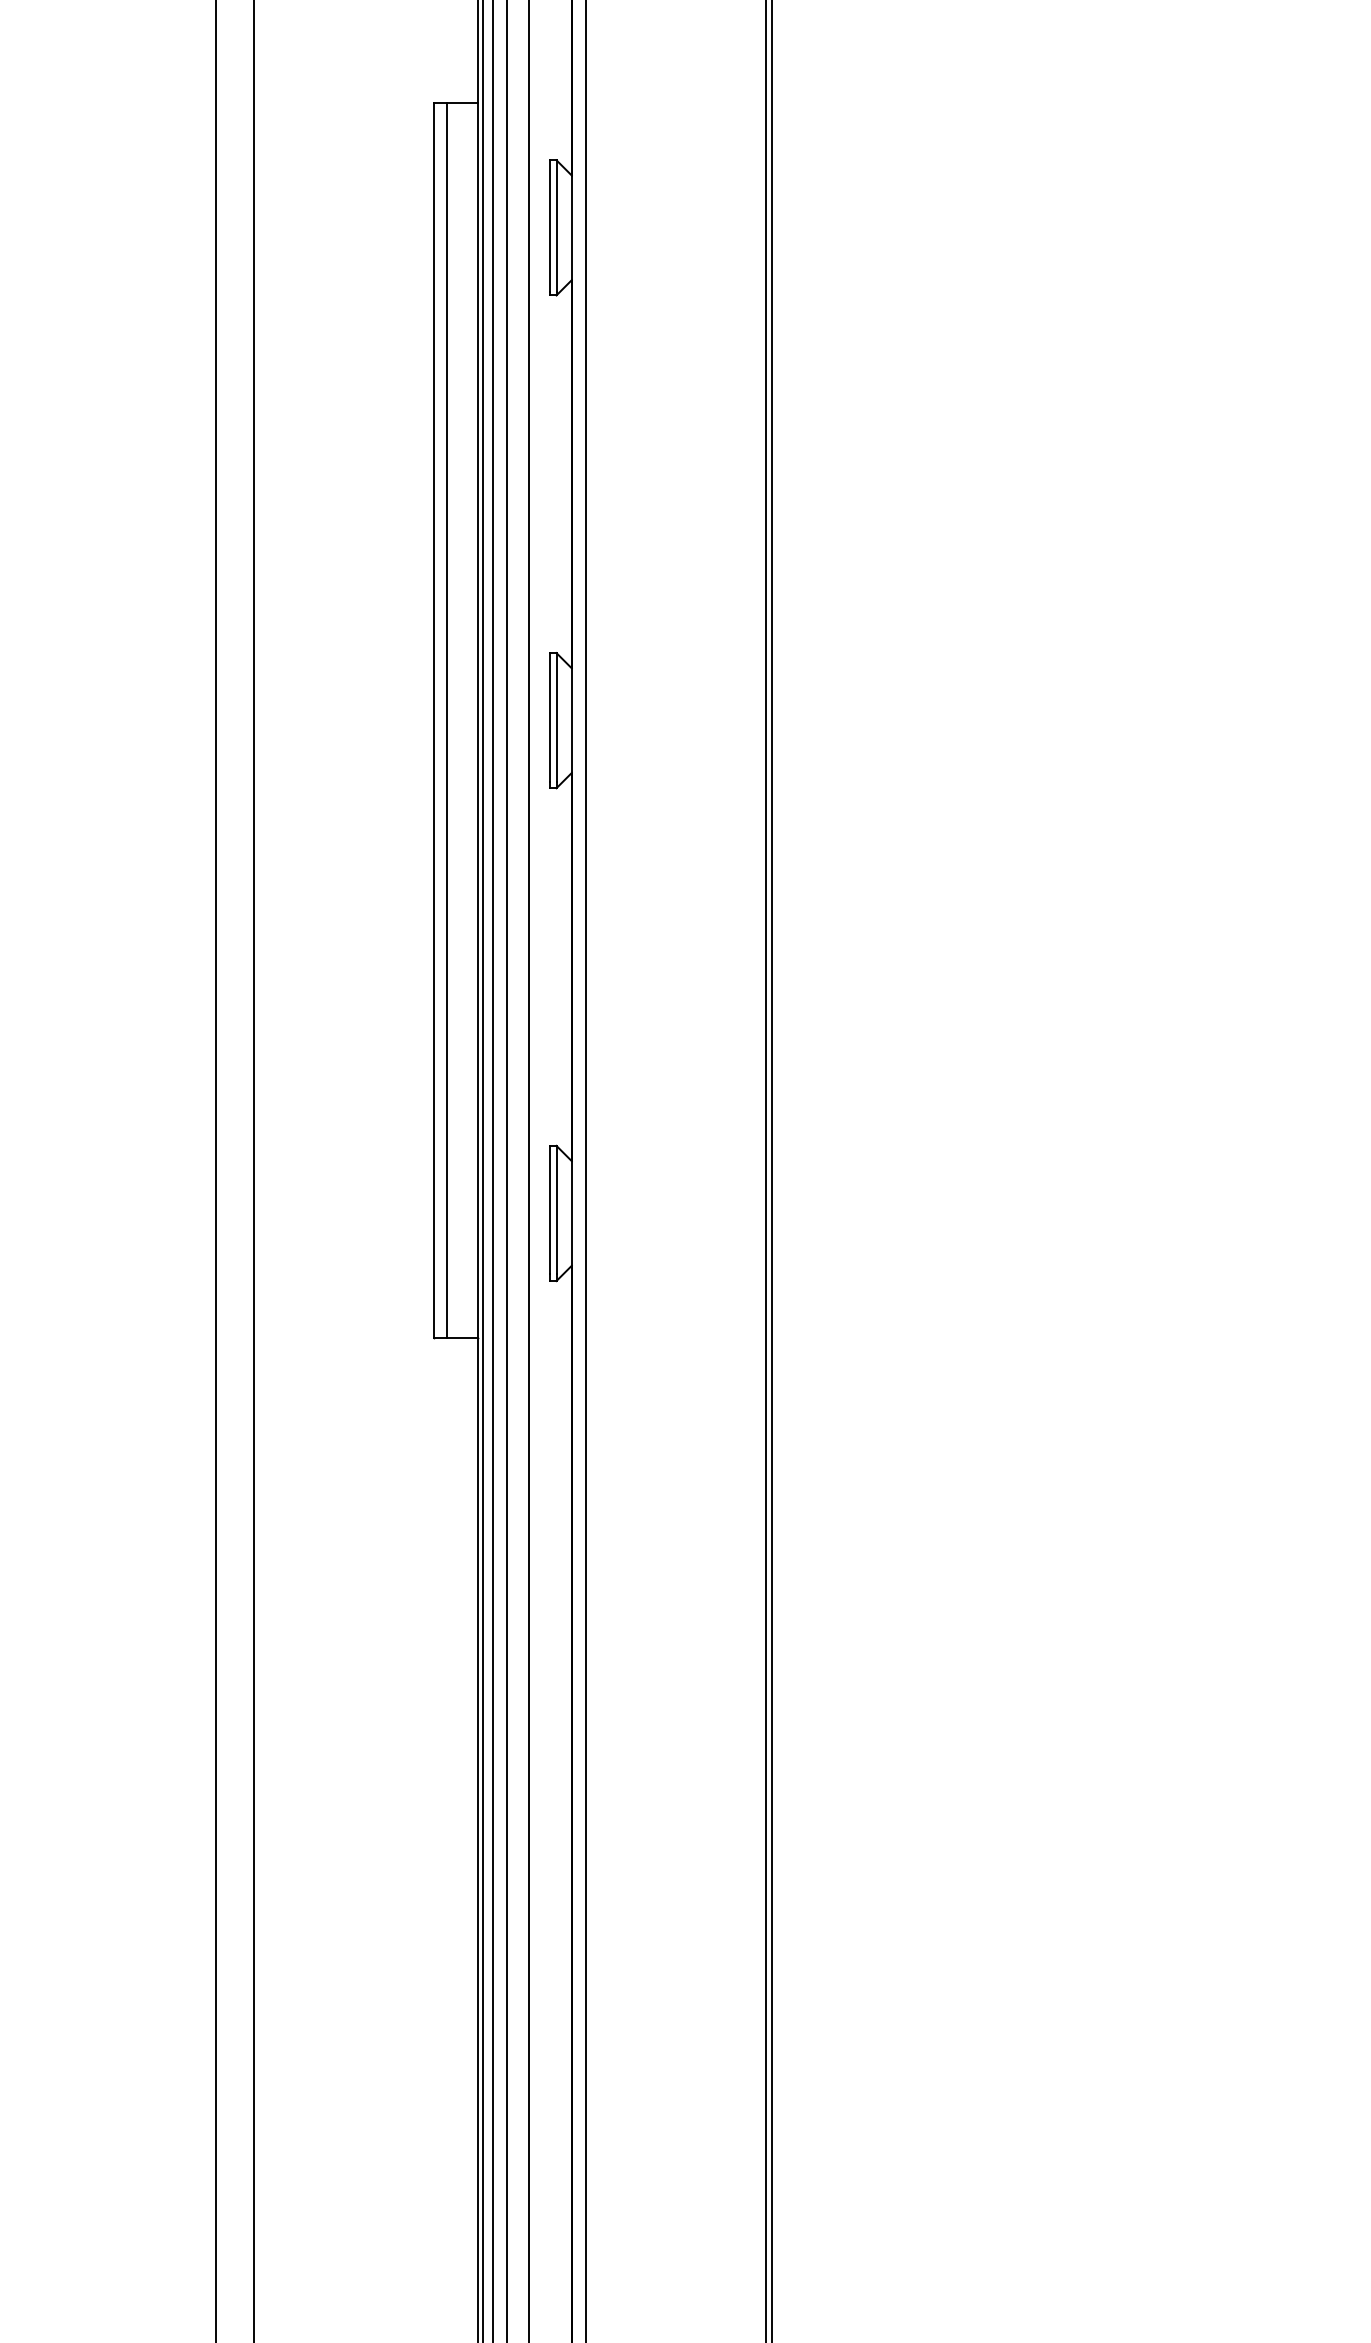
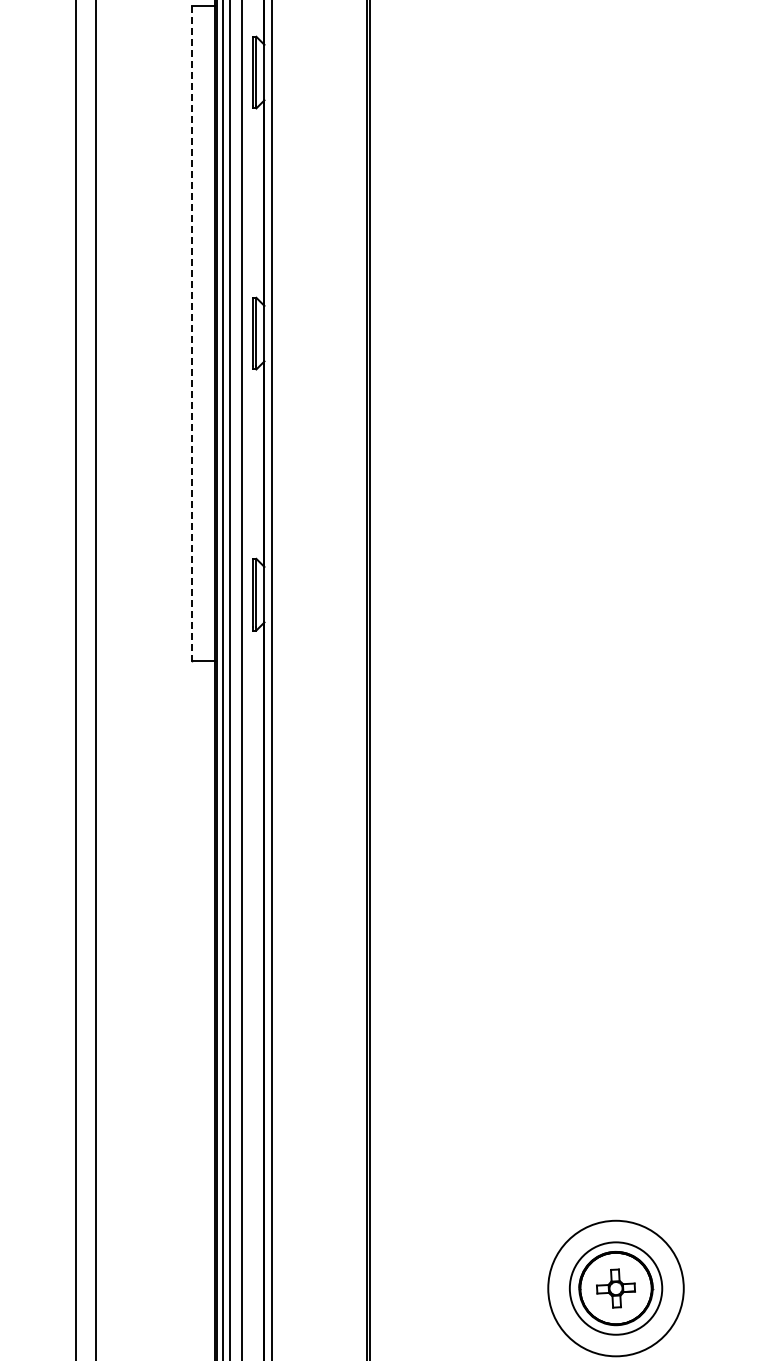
line: (447, 720) -> (198, 333), removed
line: (433, 722) -> (191, 334), solid -> dashed

